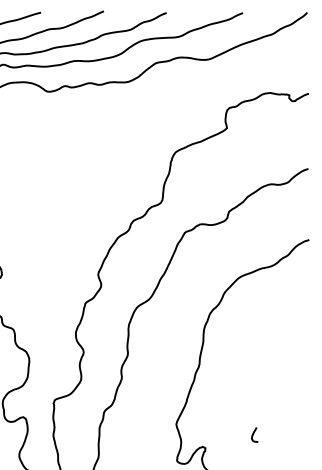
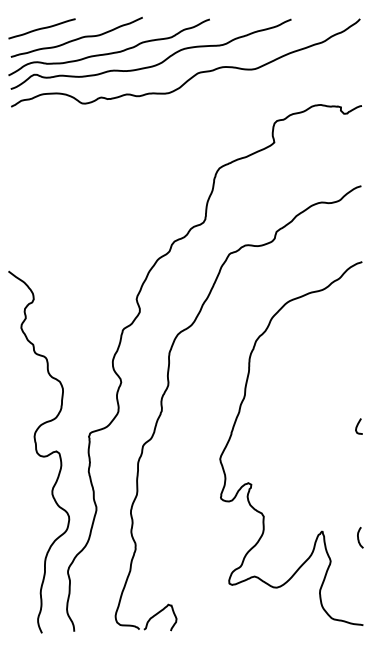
curve: (254, 434) -> (358, 425), moved

